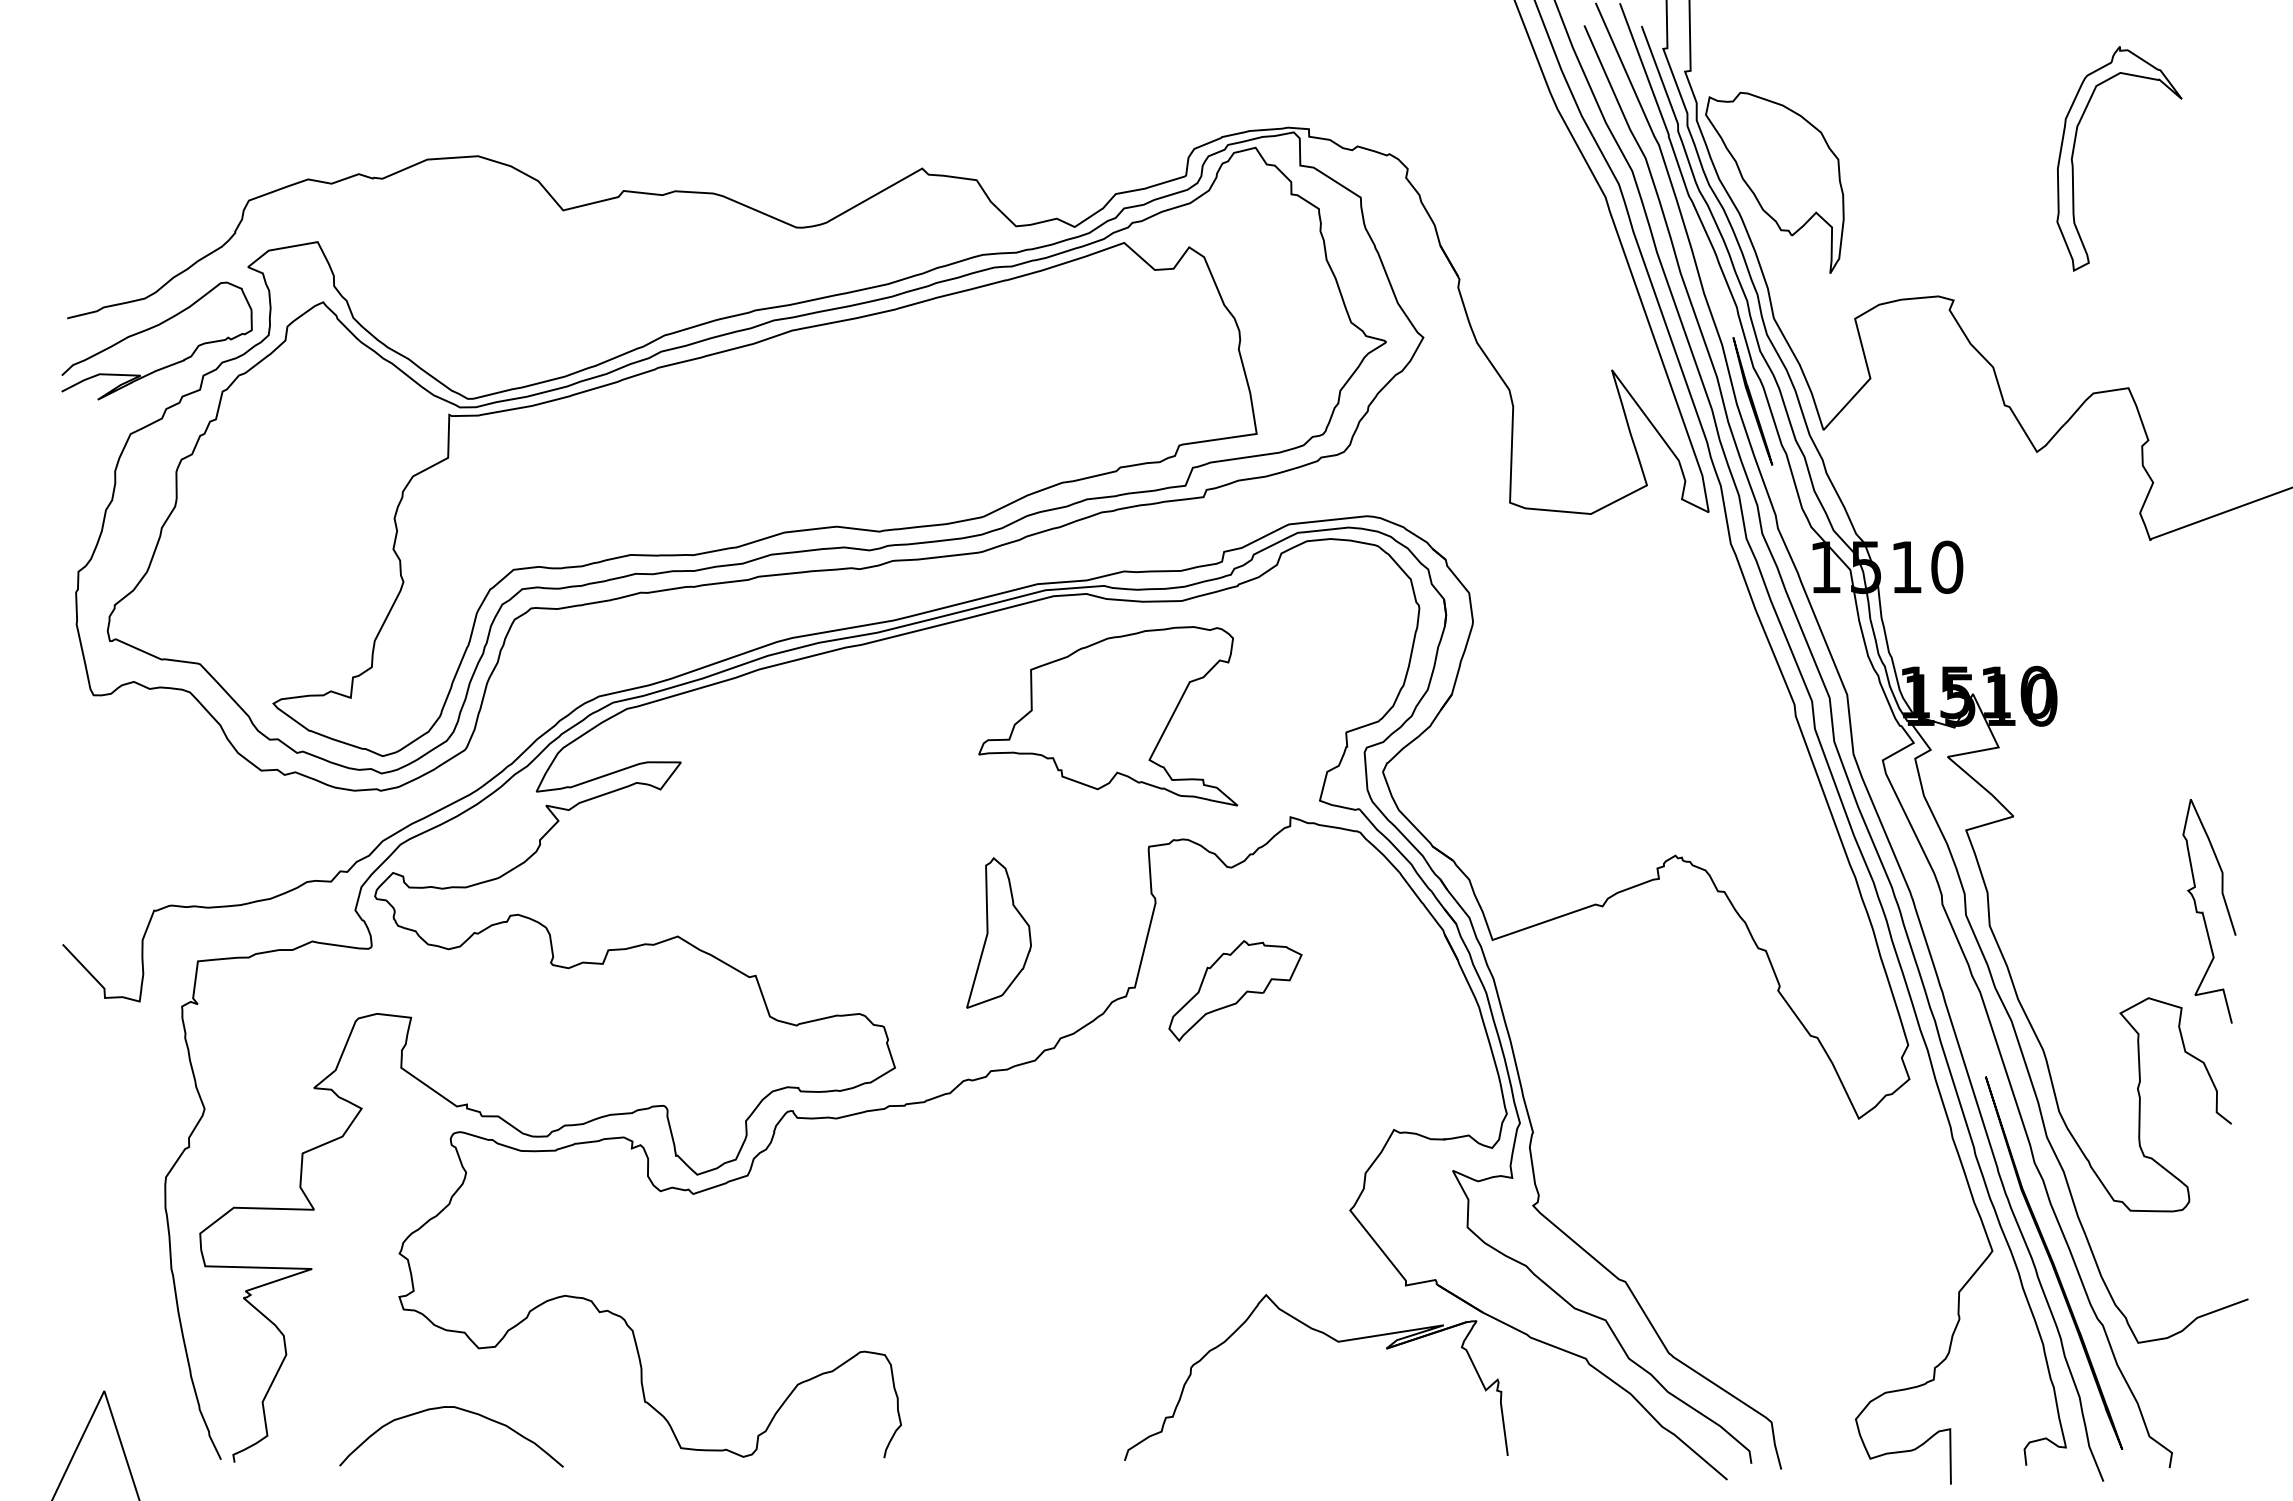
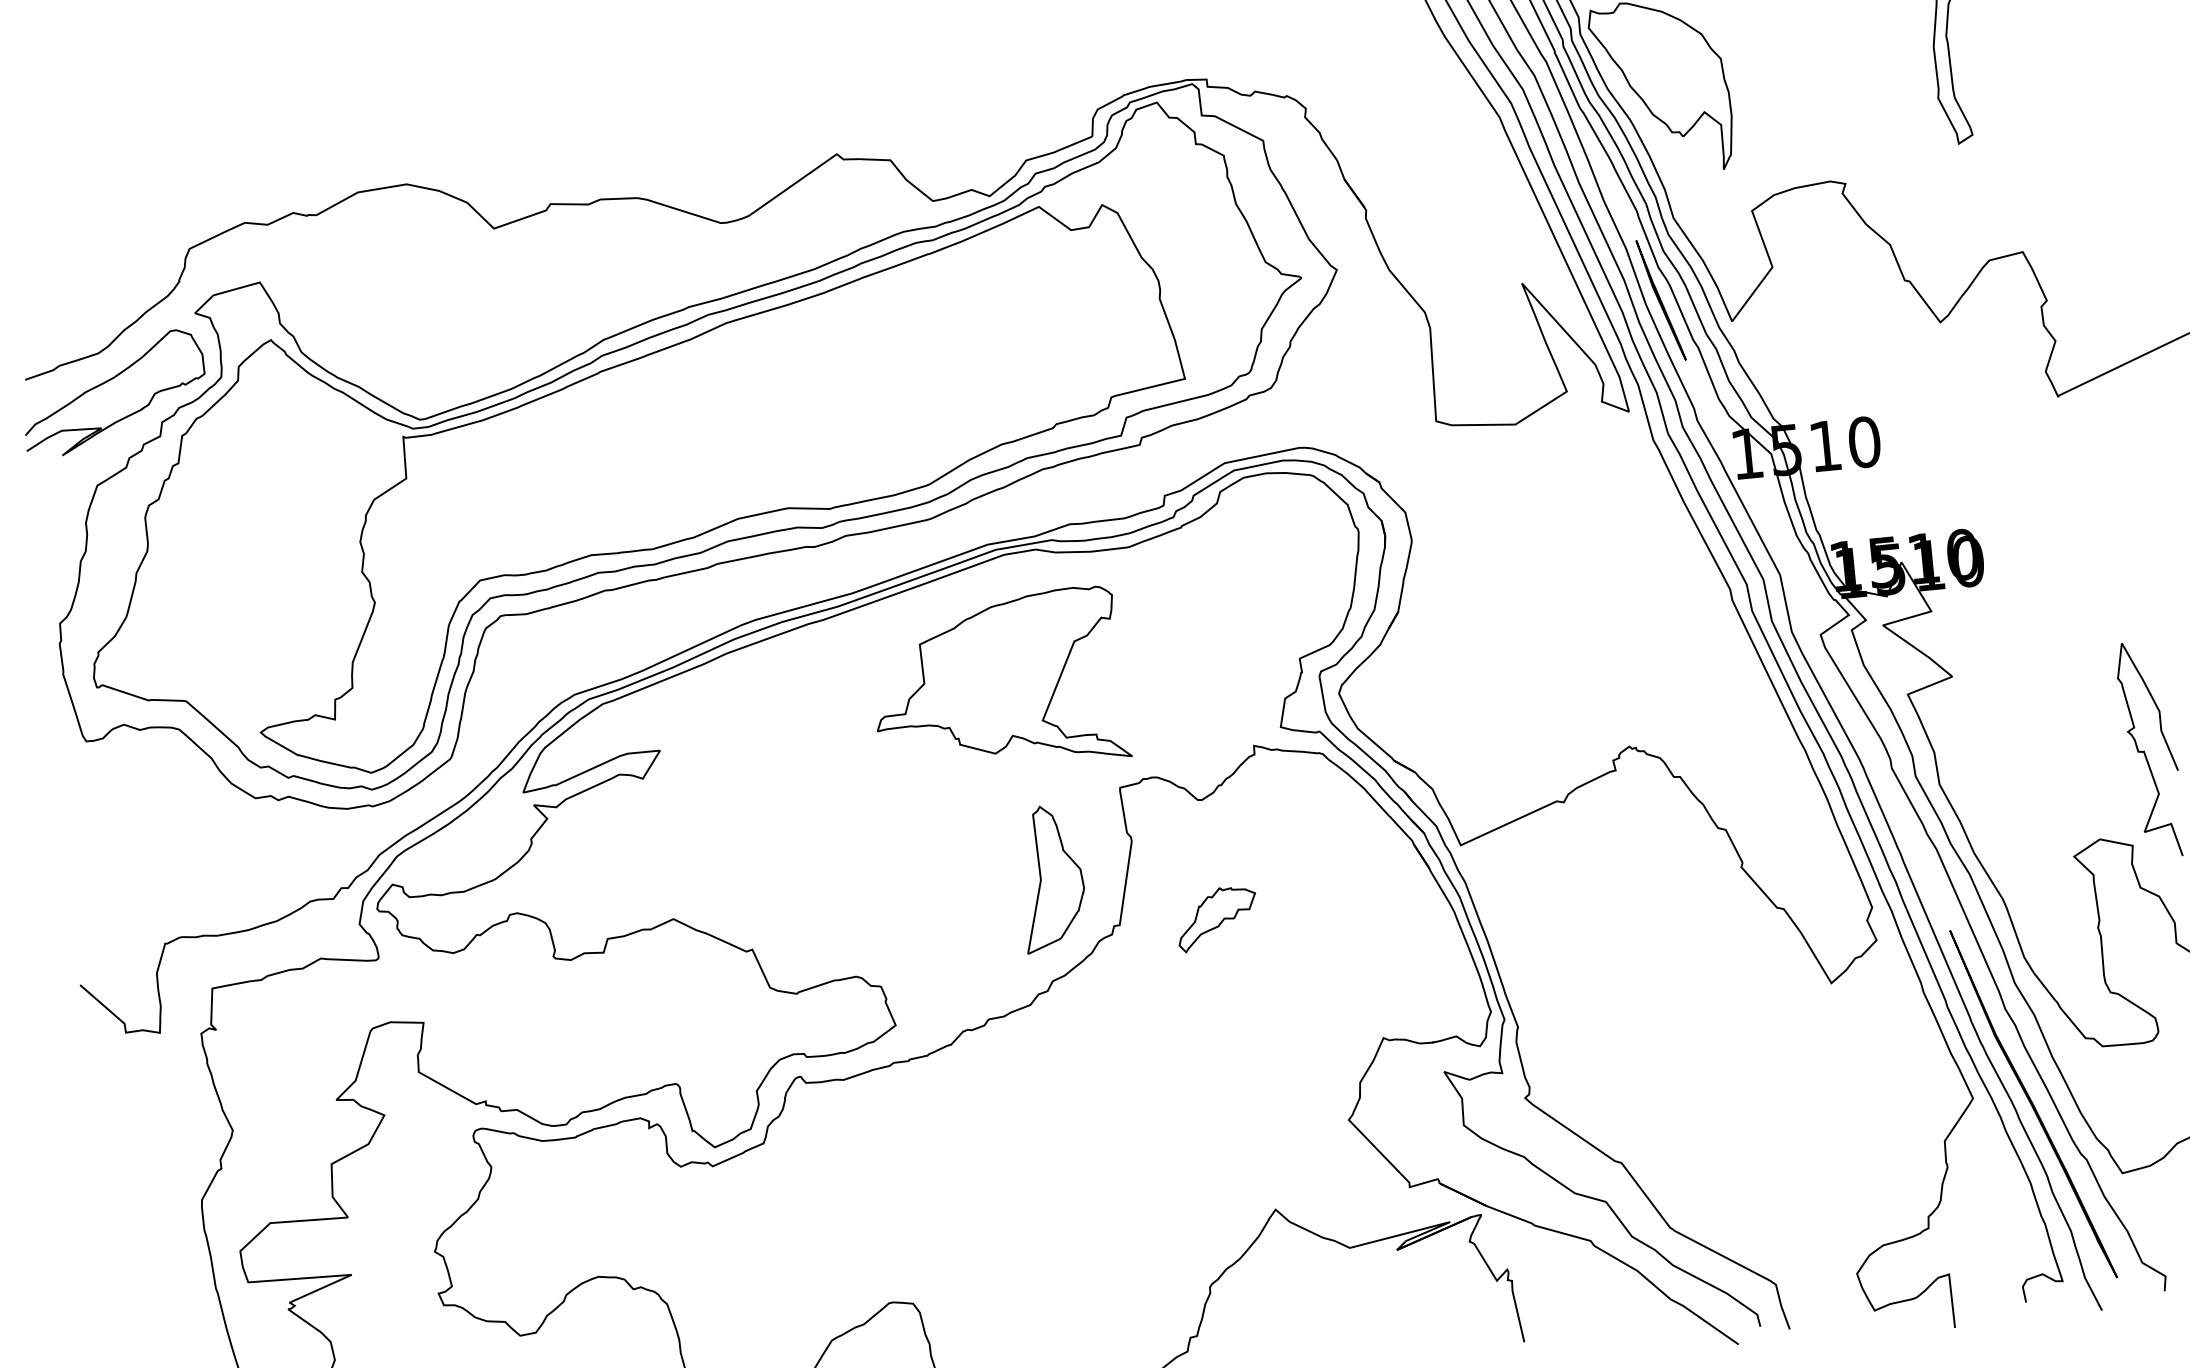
part: (1108, 716) -> (999, 682), moved
part: (998, 932) -> (1051, 878), moved
part: (1235, 990) -> (1217, 918), size x0.62

